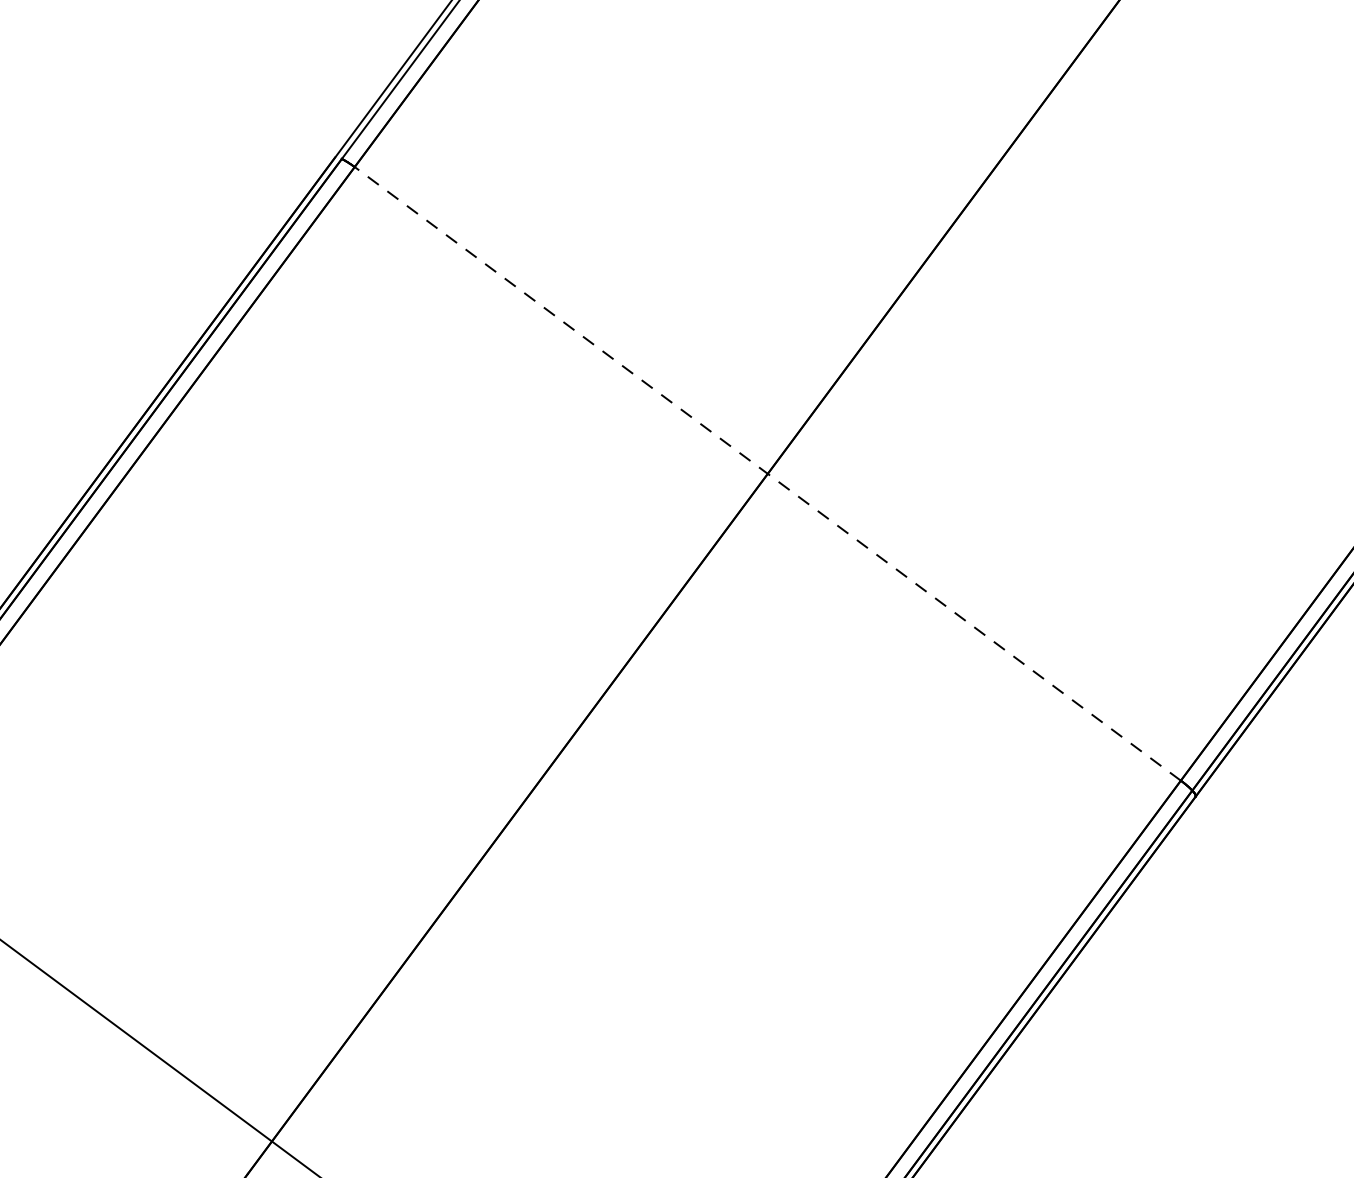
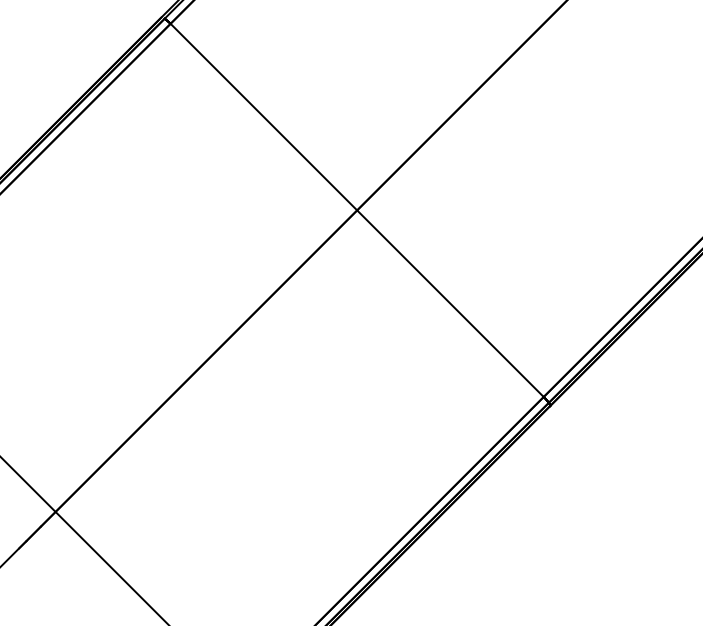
line: (768, 473) -> (357, 210), dashed -> solid

